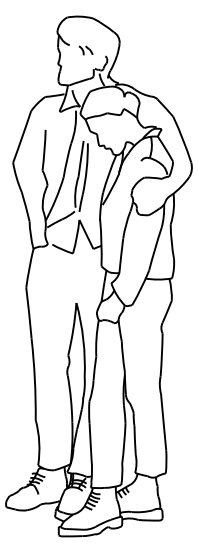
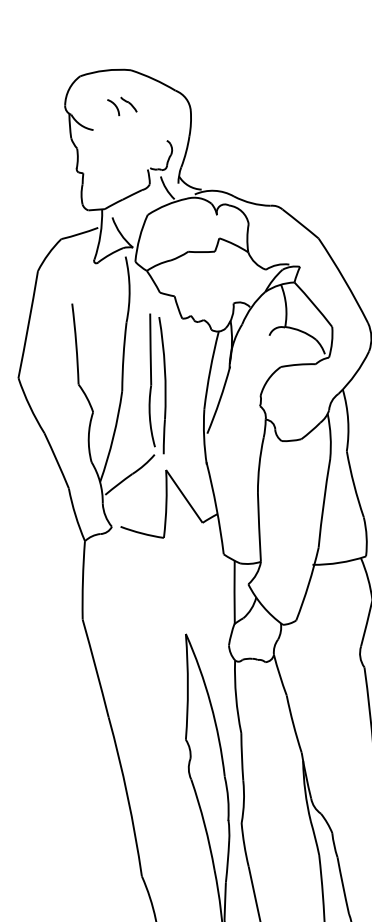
part: (85, 50) -> (121, 106), moved

